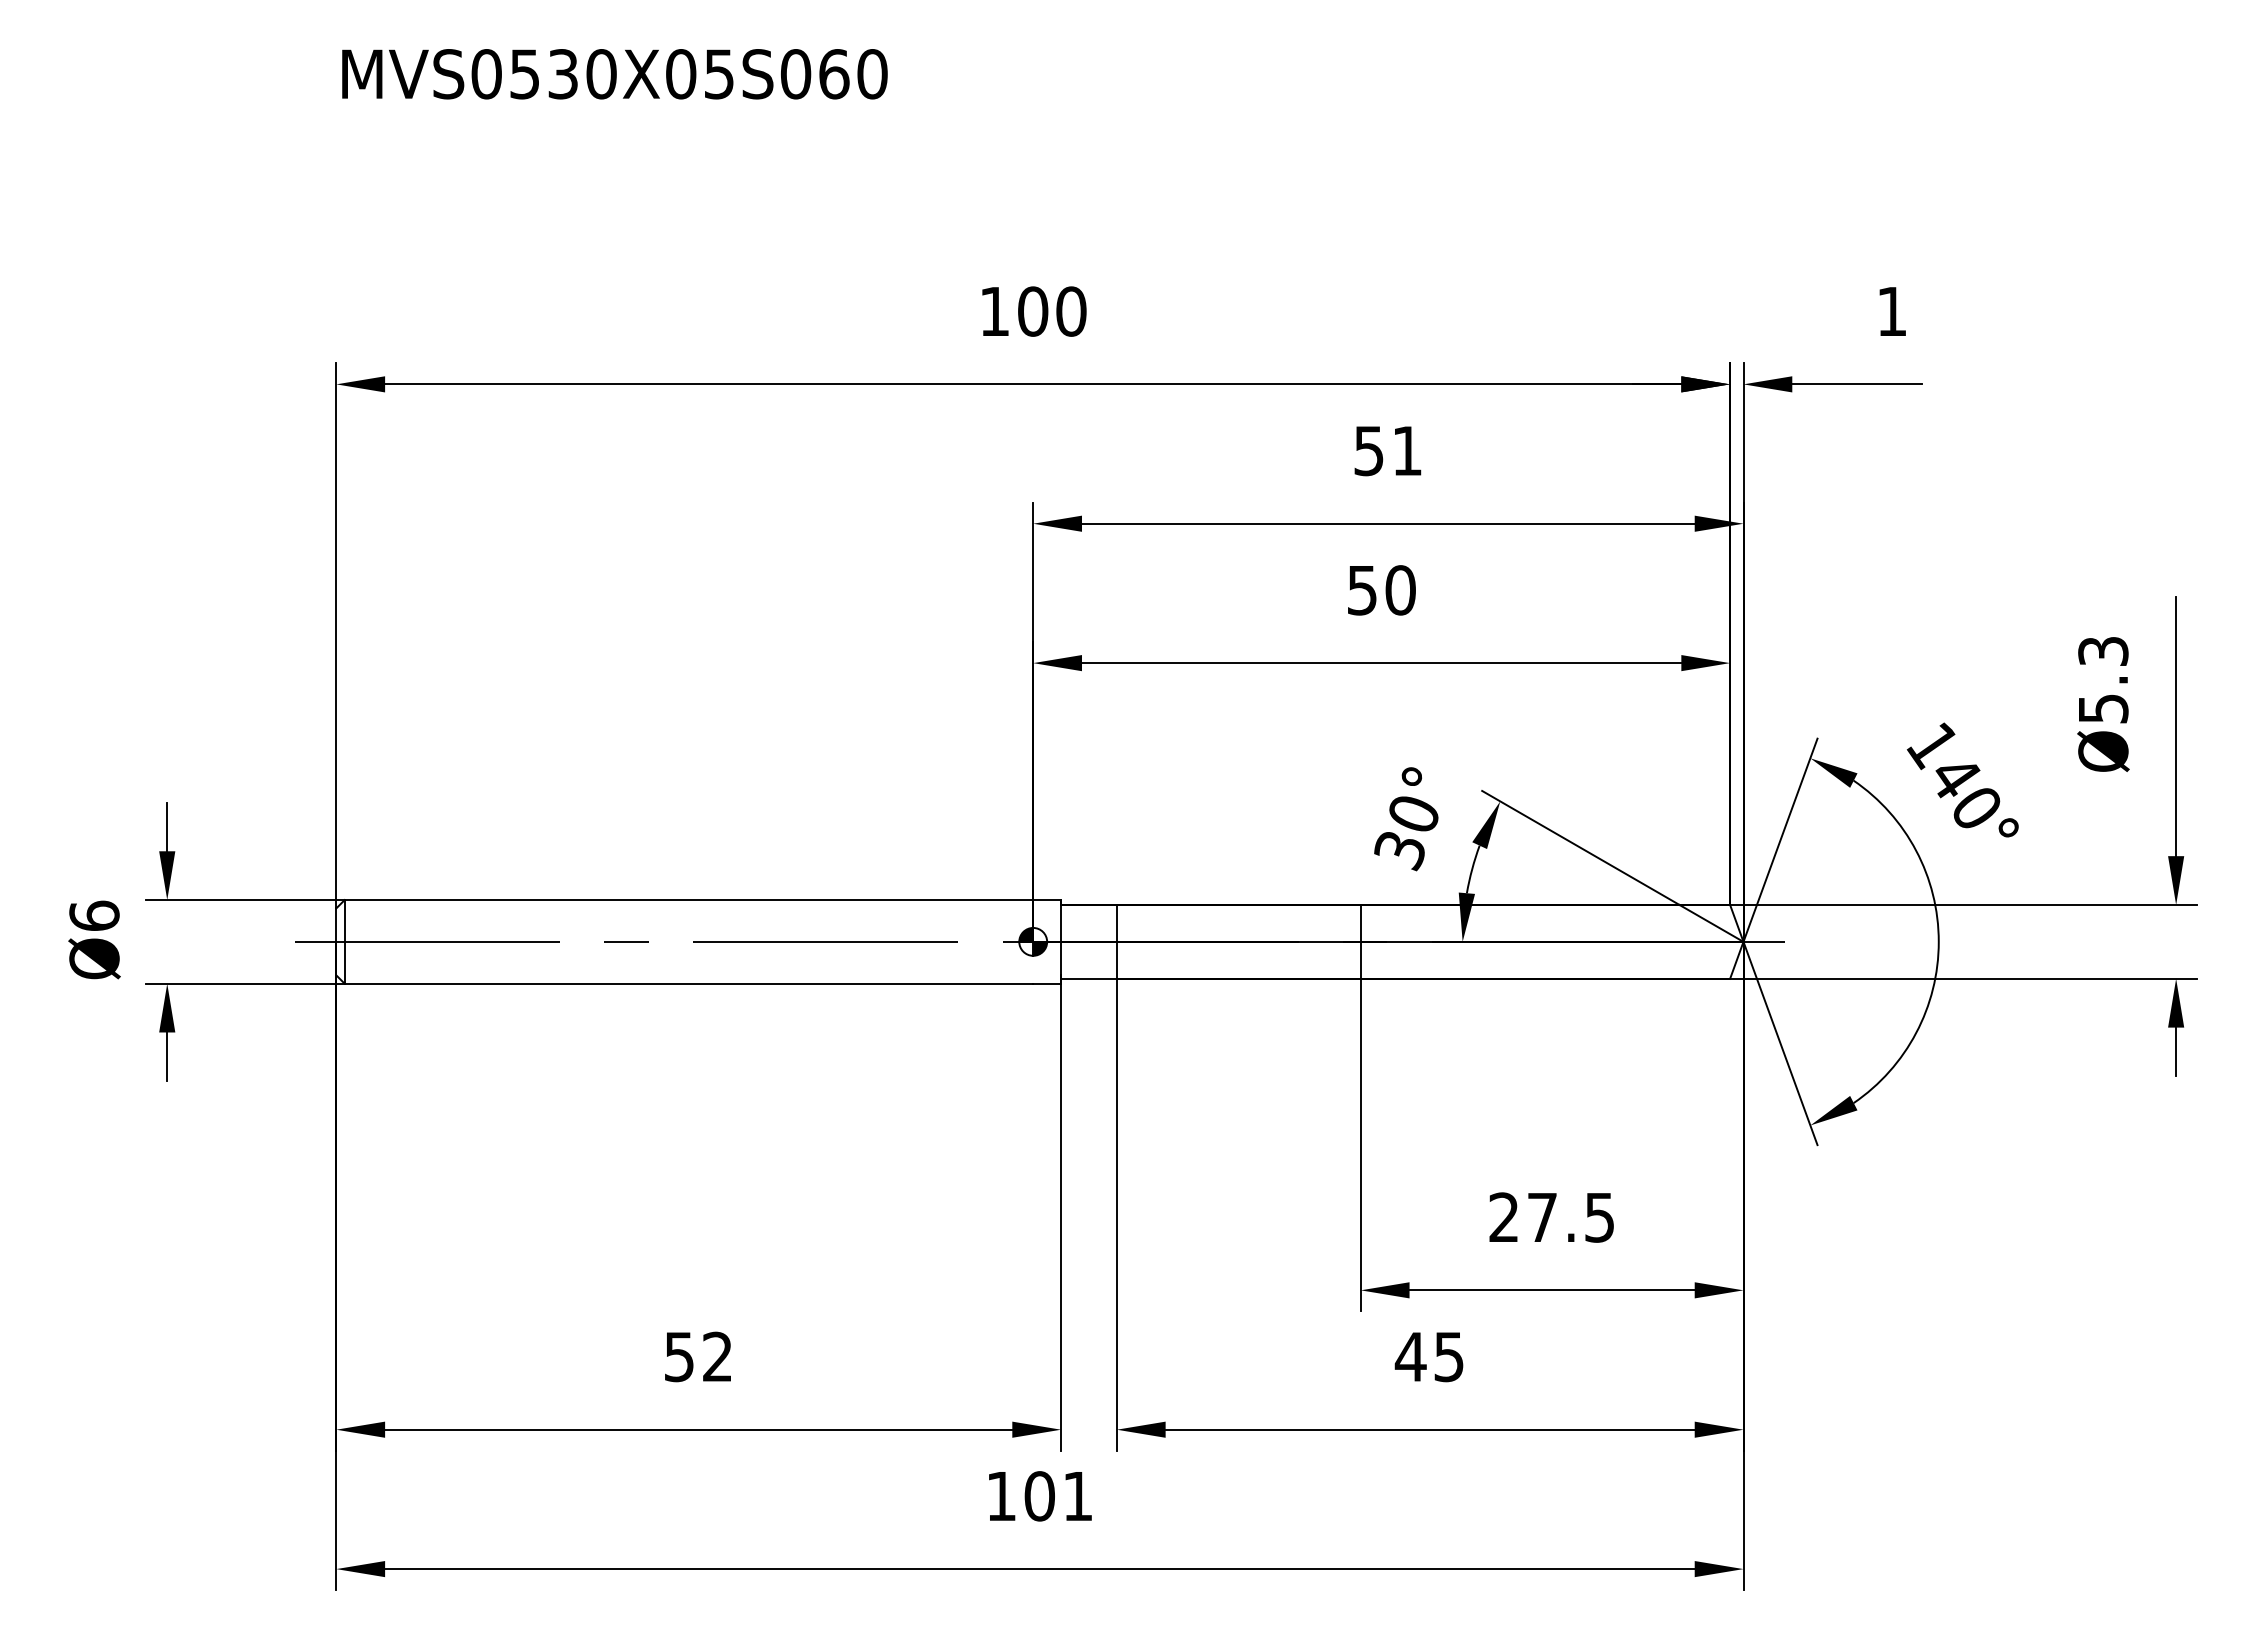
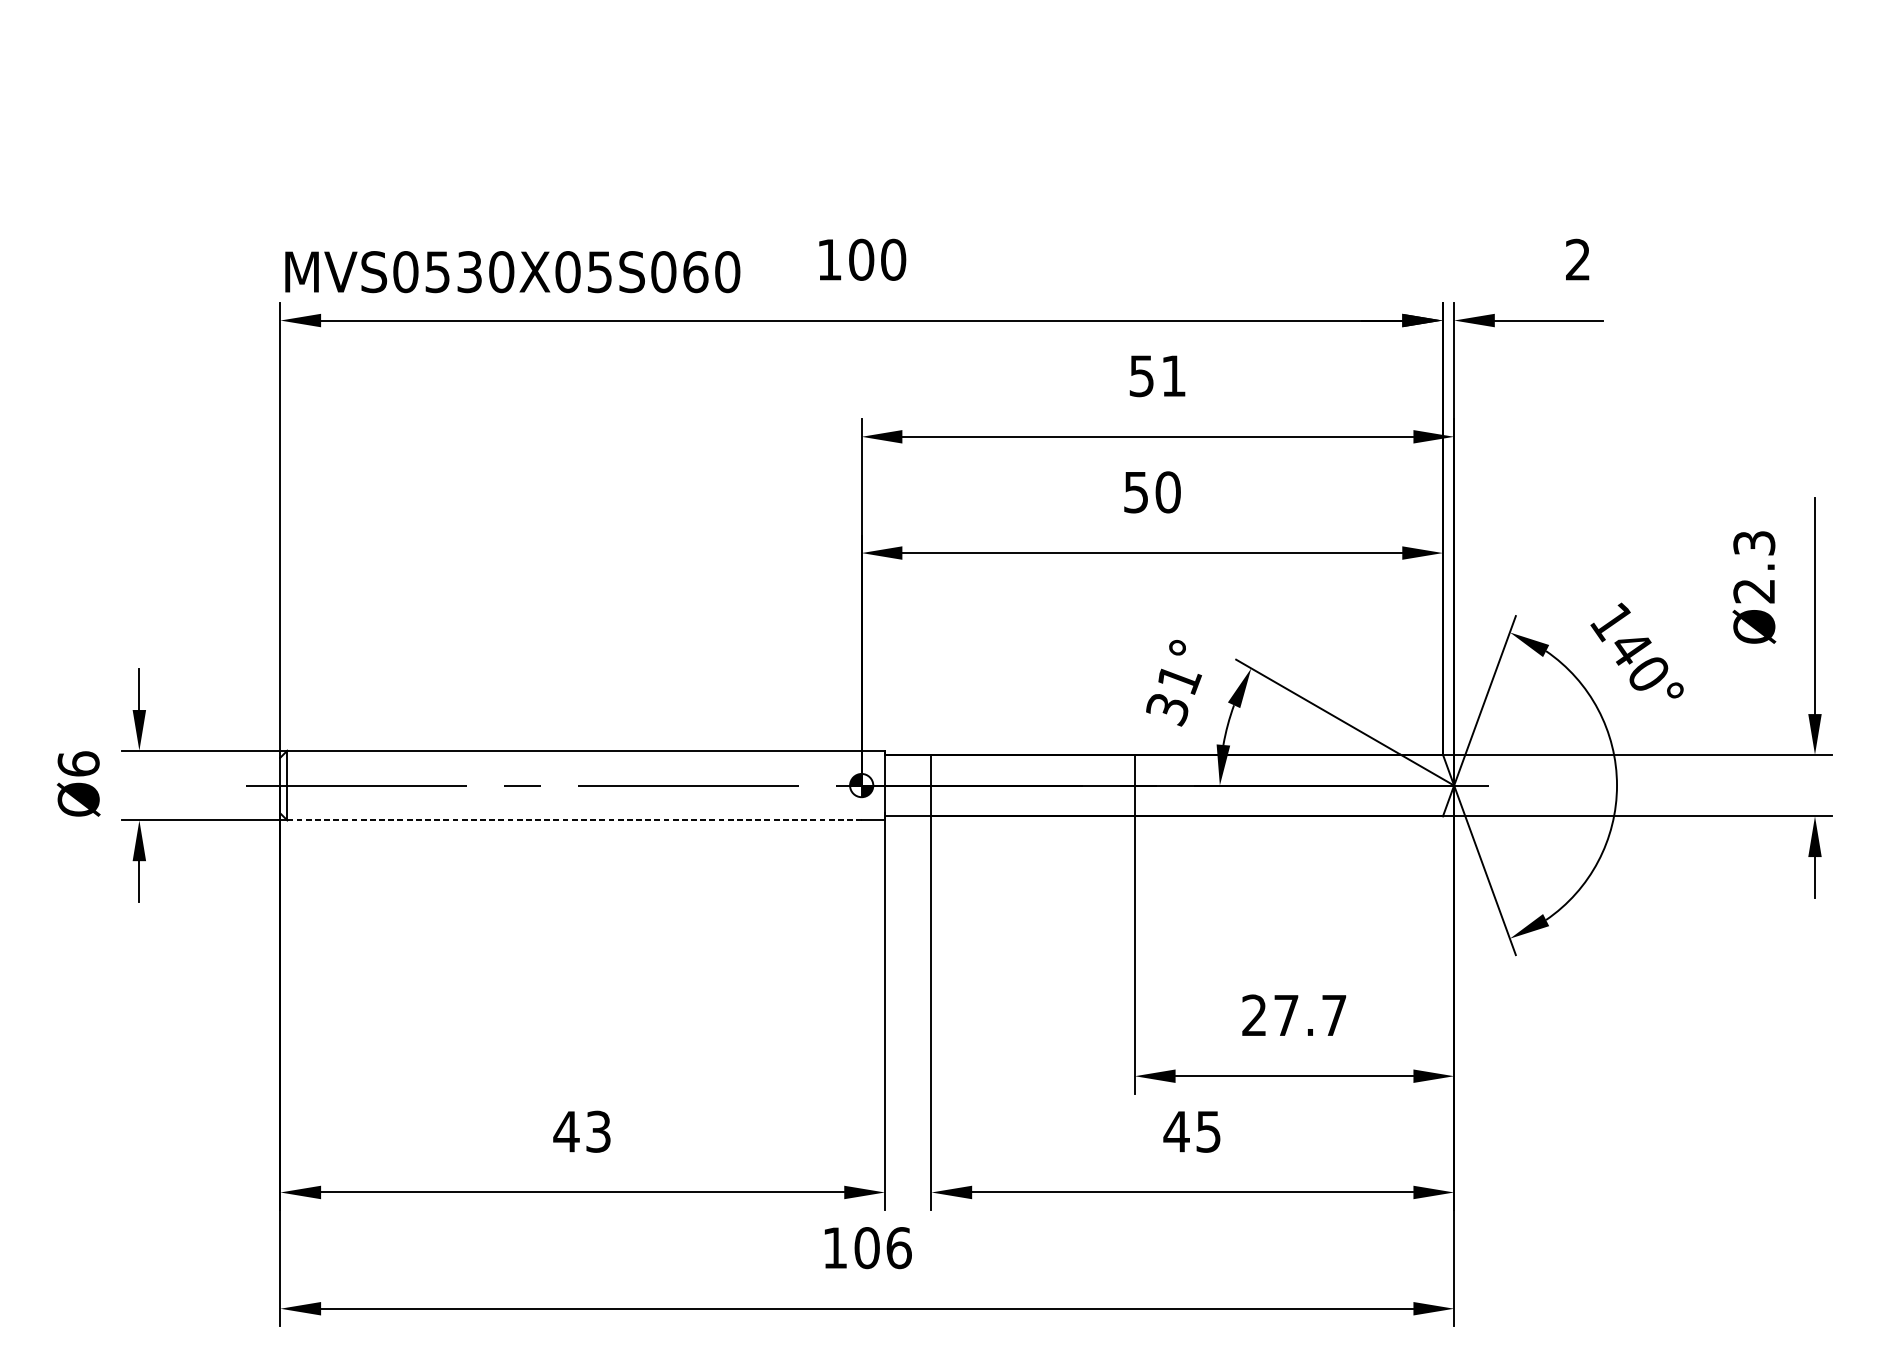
text: (614, 74) -> (512, 272), moved
text: (1891, 310) -> (1577, 258), 1 -> 2
text: (2103, 708) -> (1754, 590), Ø5.3 -> Ø2.3
text: (1415, 814) -> (1180, 679), 30° -> 31°
line: (689, 983) -> (574, 820), solid -> dashed
text: (1599, 1217) -> (1334, 1015), 27.5 -> 27.7
text: (697, 1356) -> (581, 1131), 52 -> 43
text: (1078, 1496) -> (899, 1248), 101 -> 106

